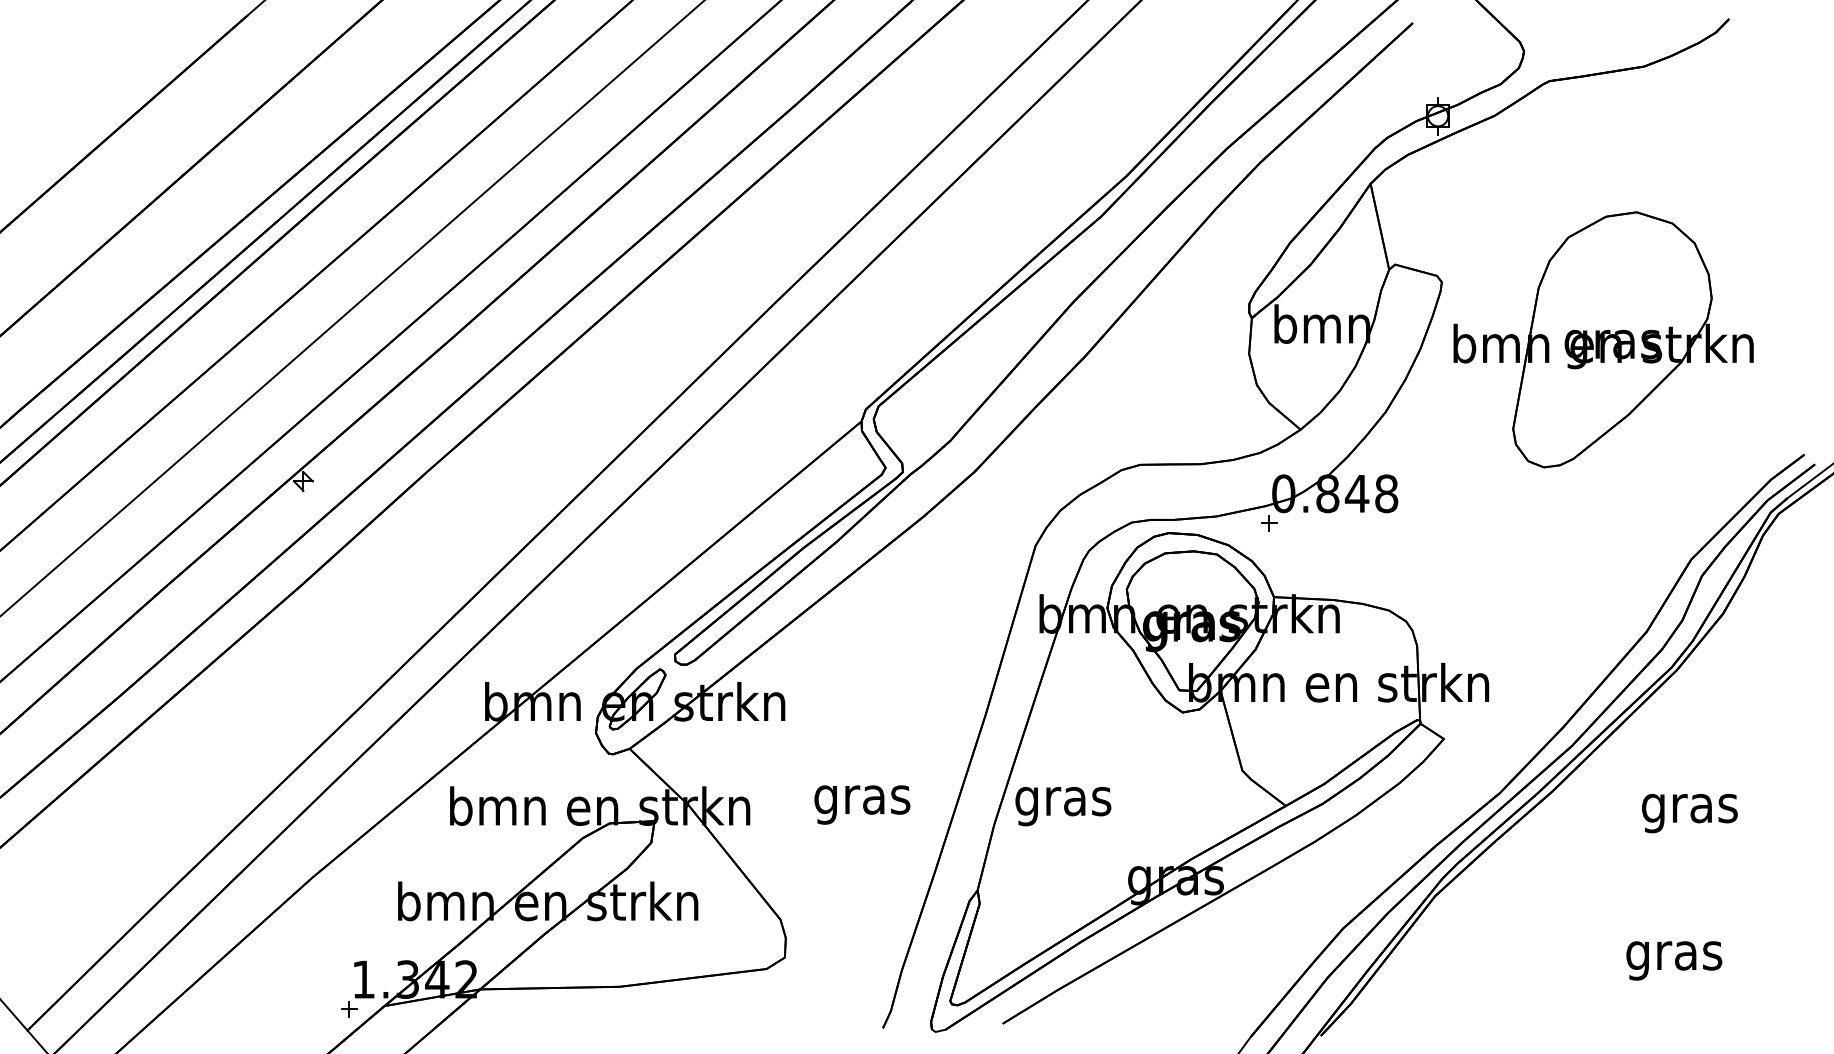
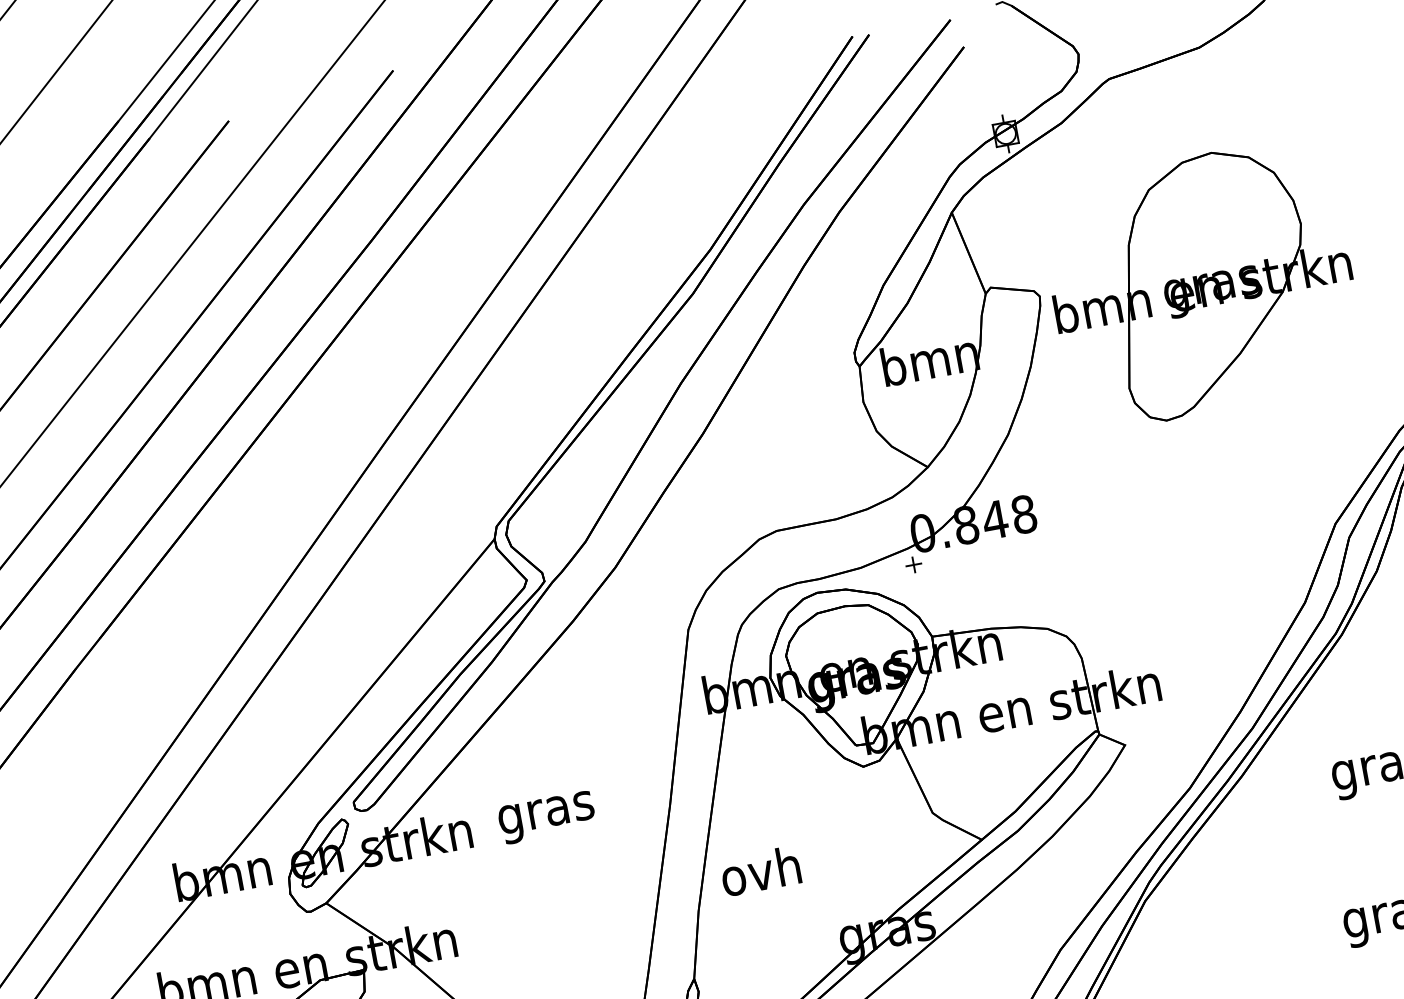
part: (1603, 339) -> (1201, 283), moved
text: (1063, 801) -> (762, 875), gras -> ovh
text: (862, 804) -> (547, 817), moved

